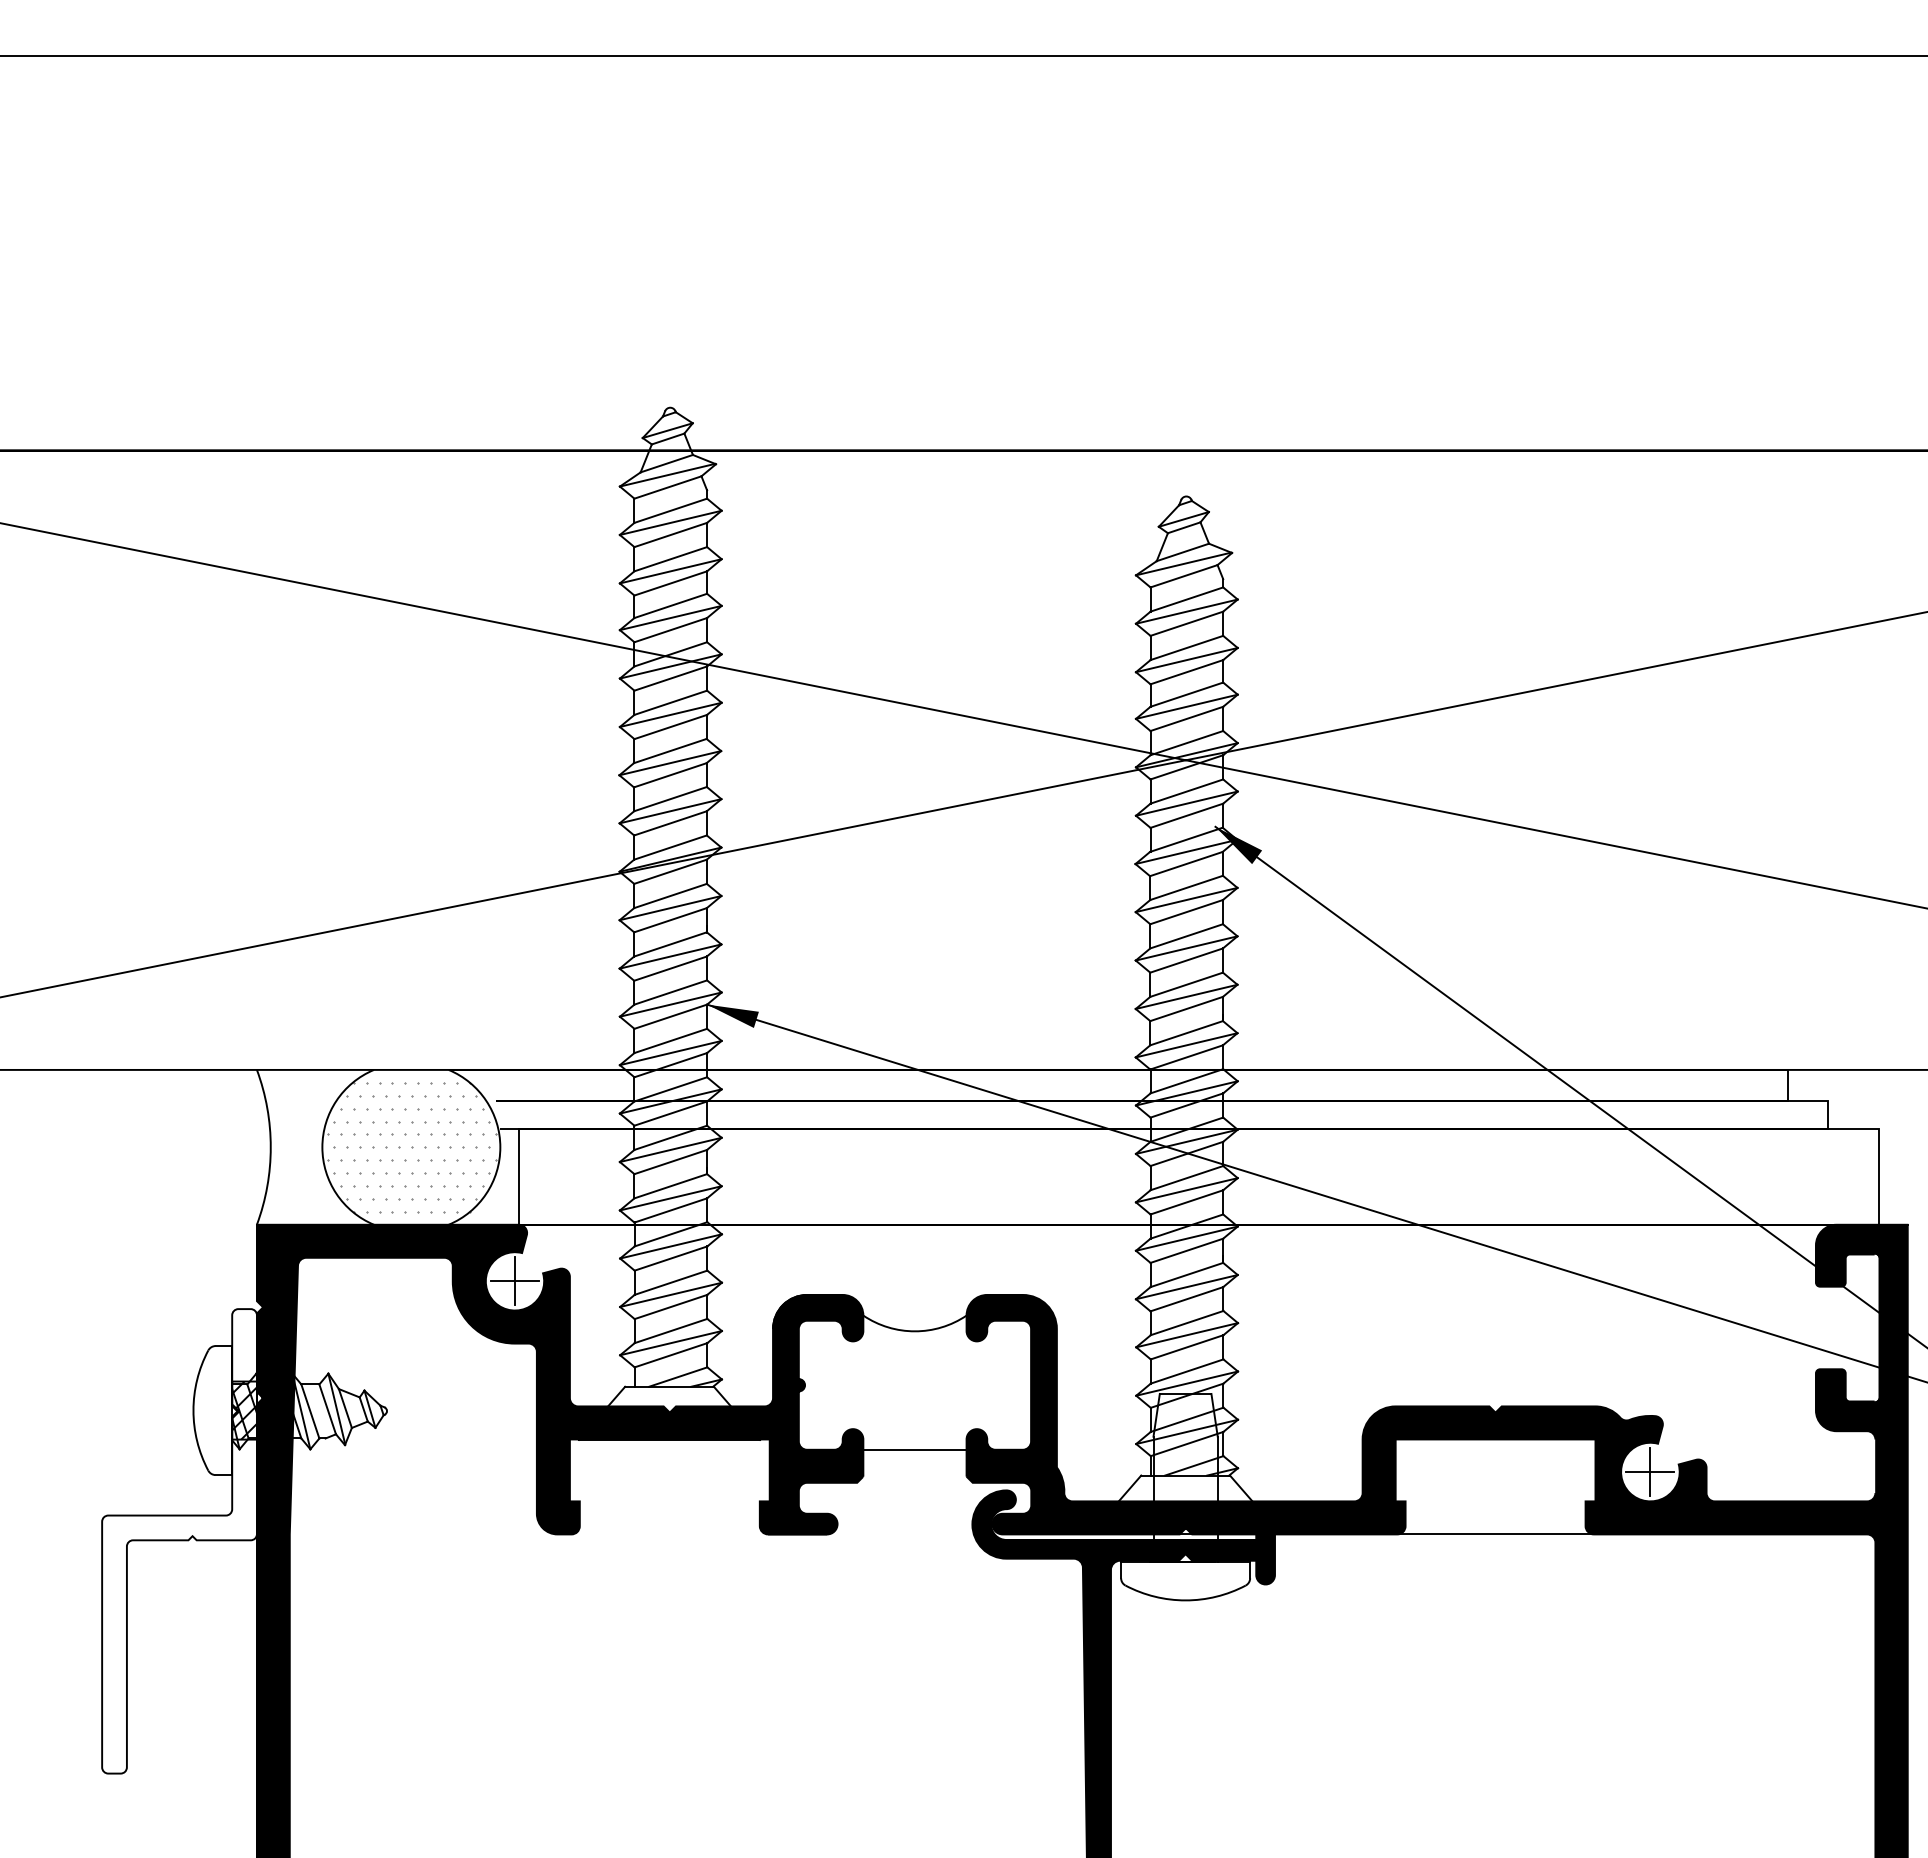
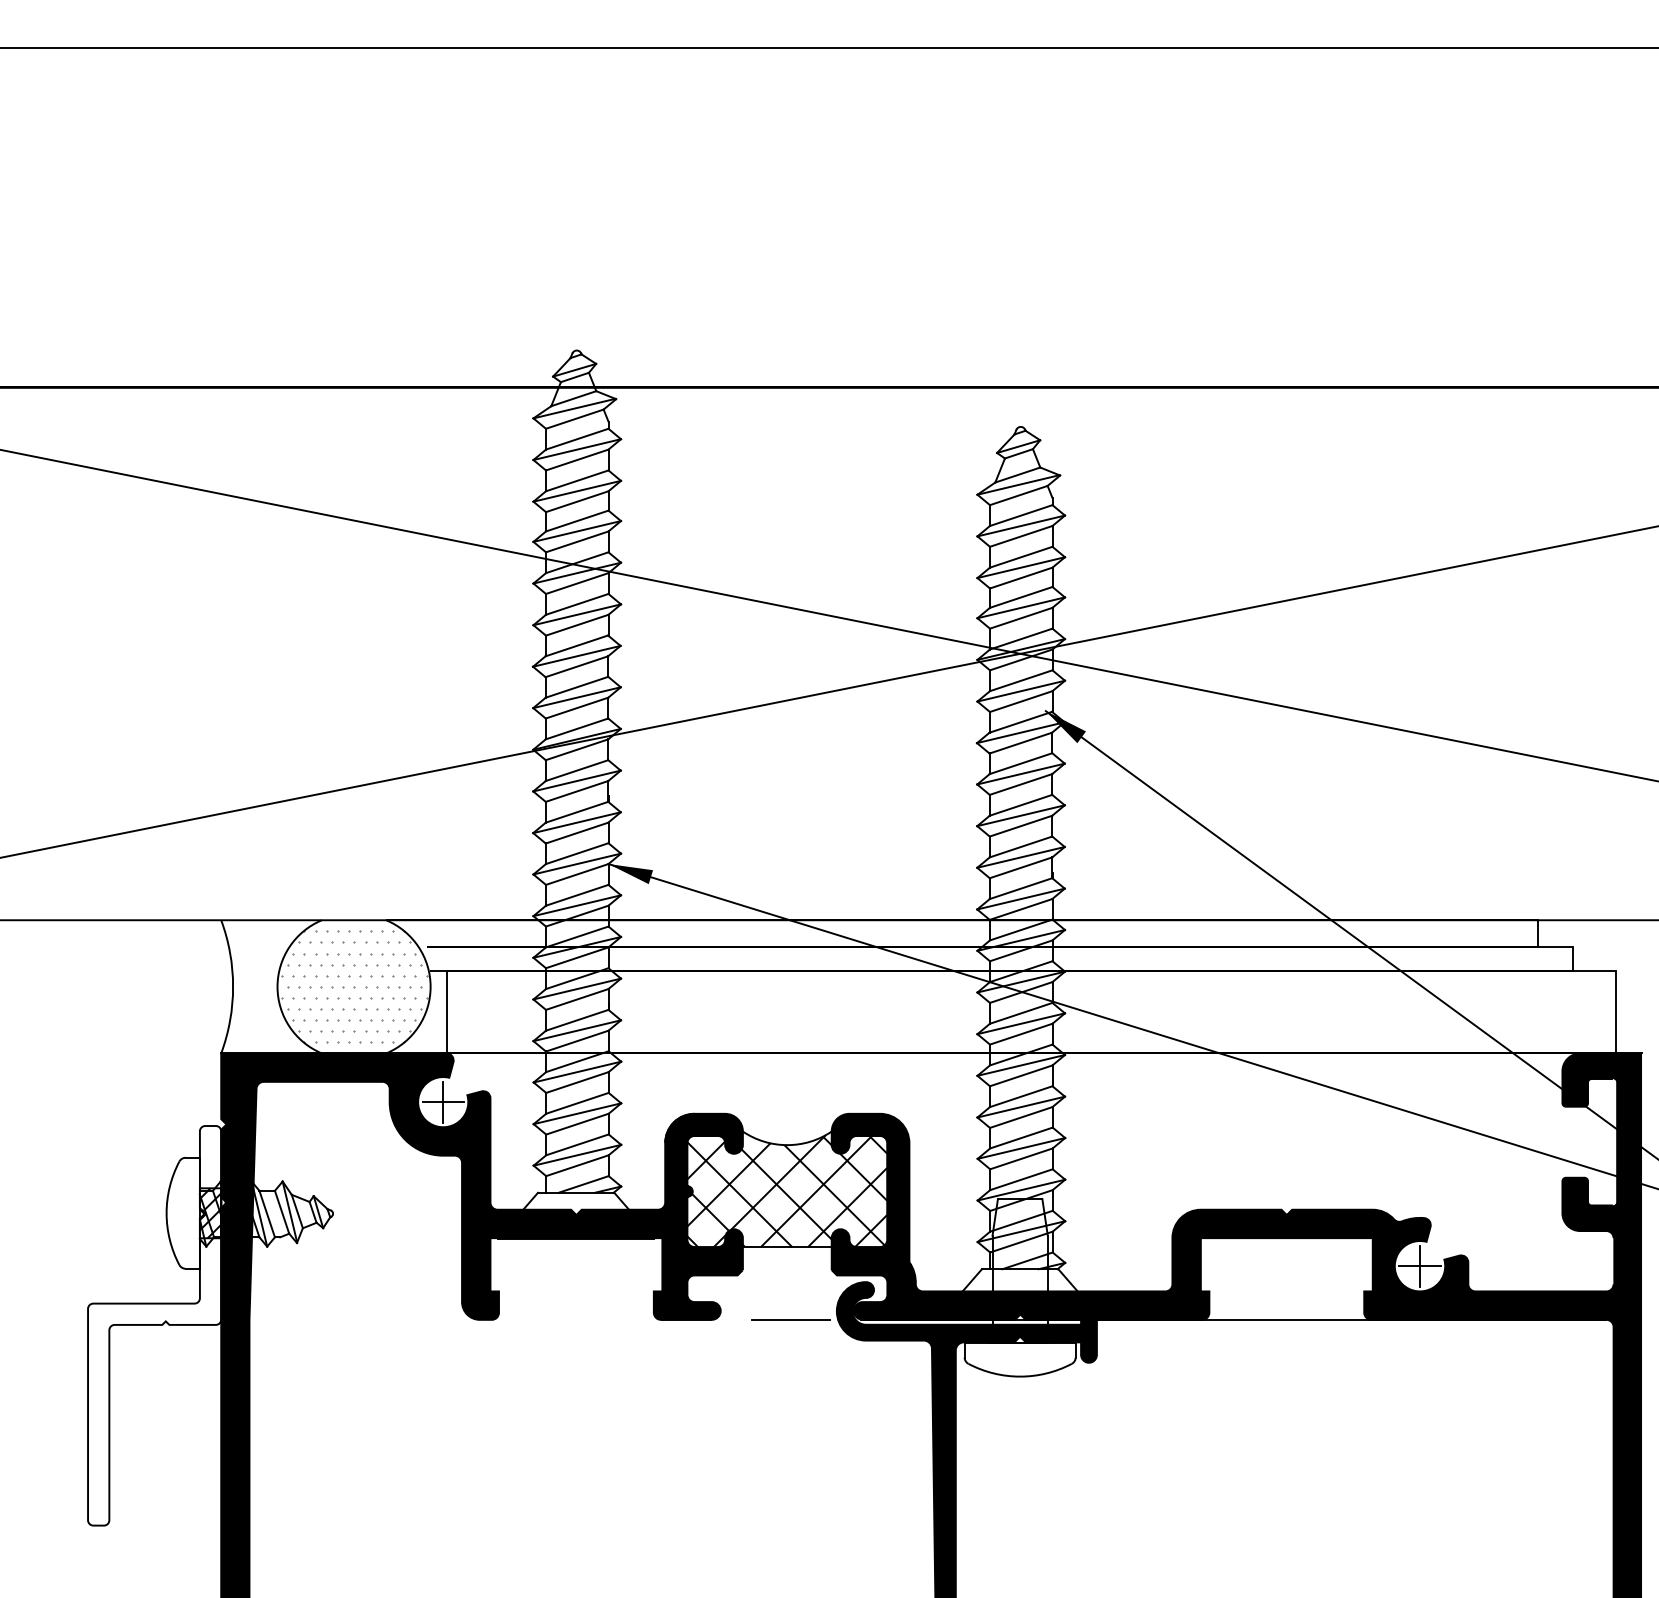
hatch: (914, 1384) -> (786, 1190), added
line: (918, 1534) -> (790, 1319), added

